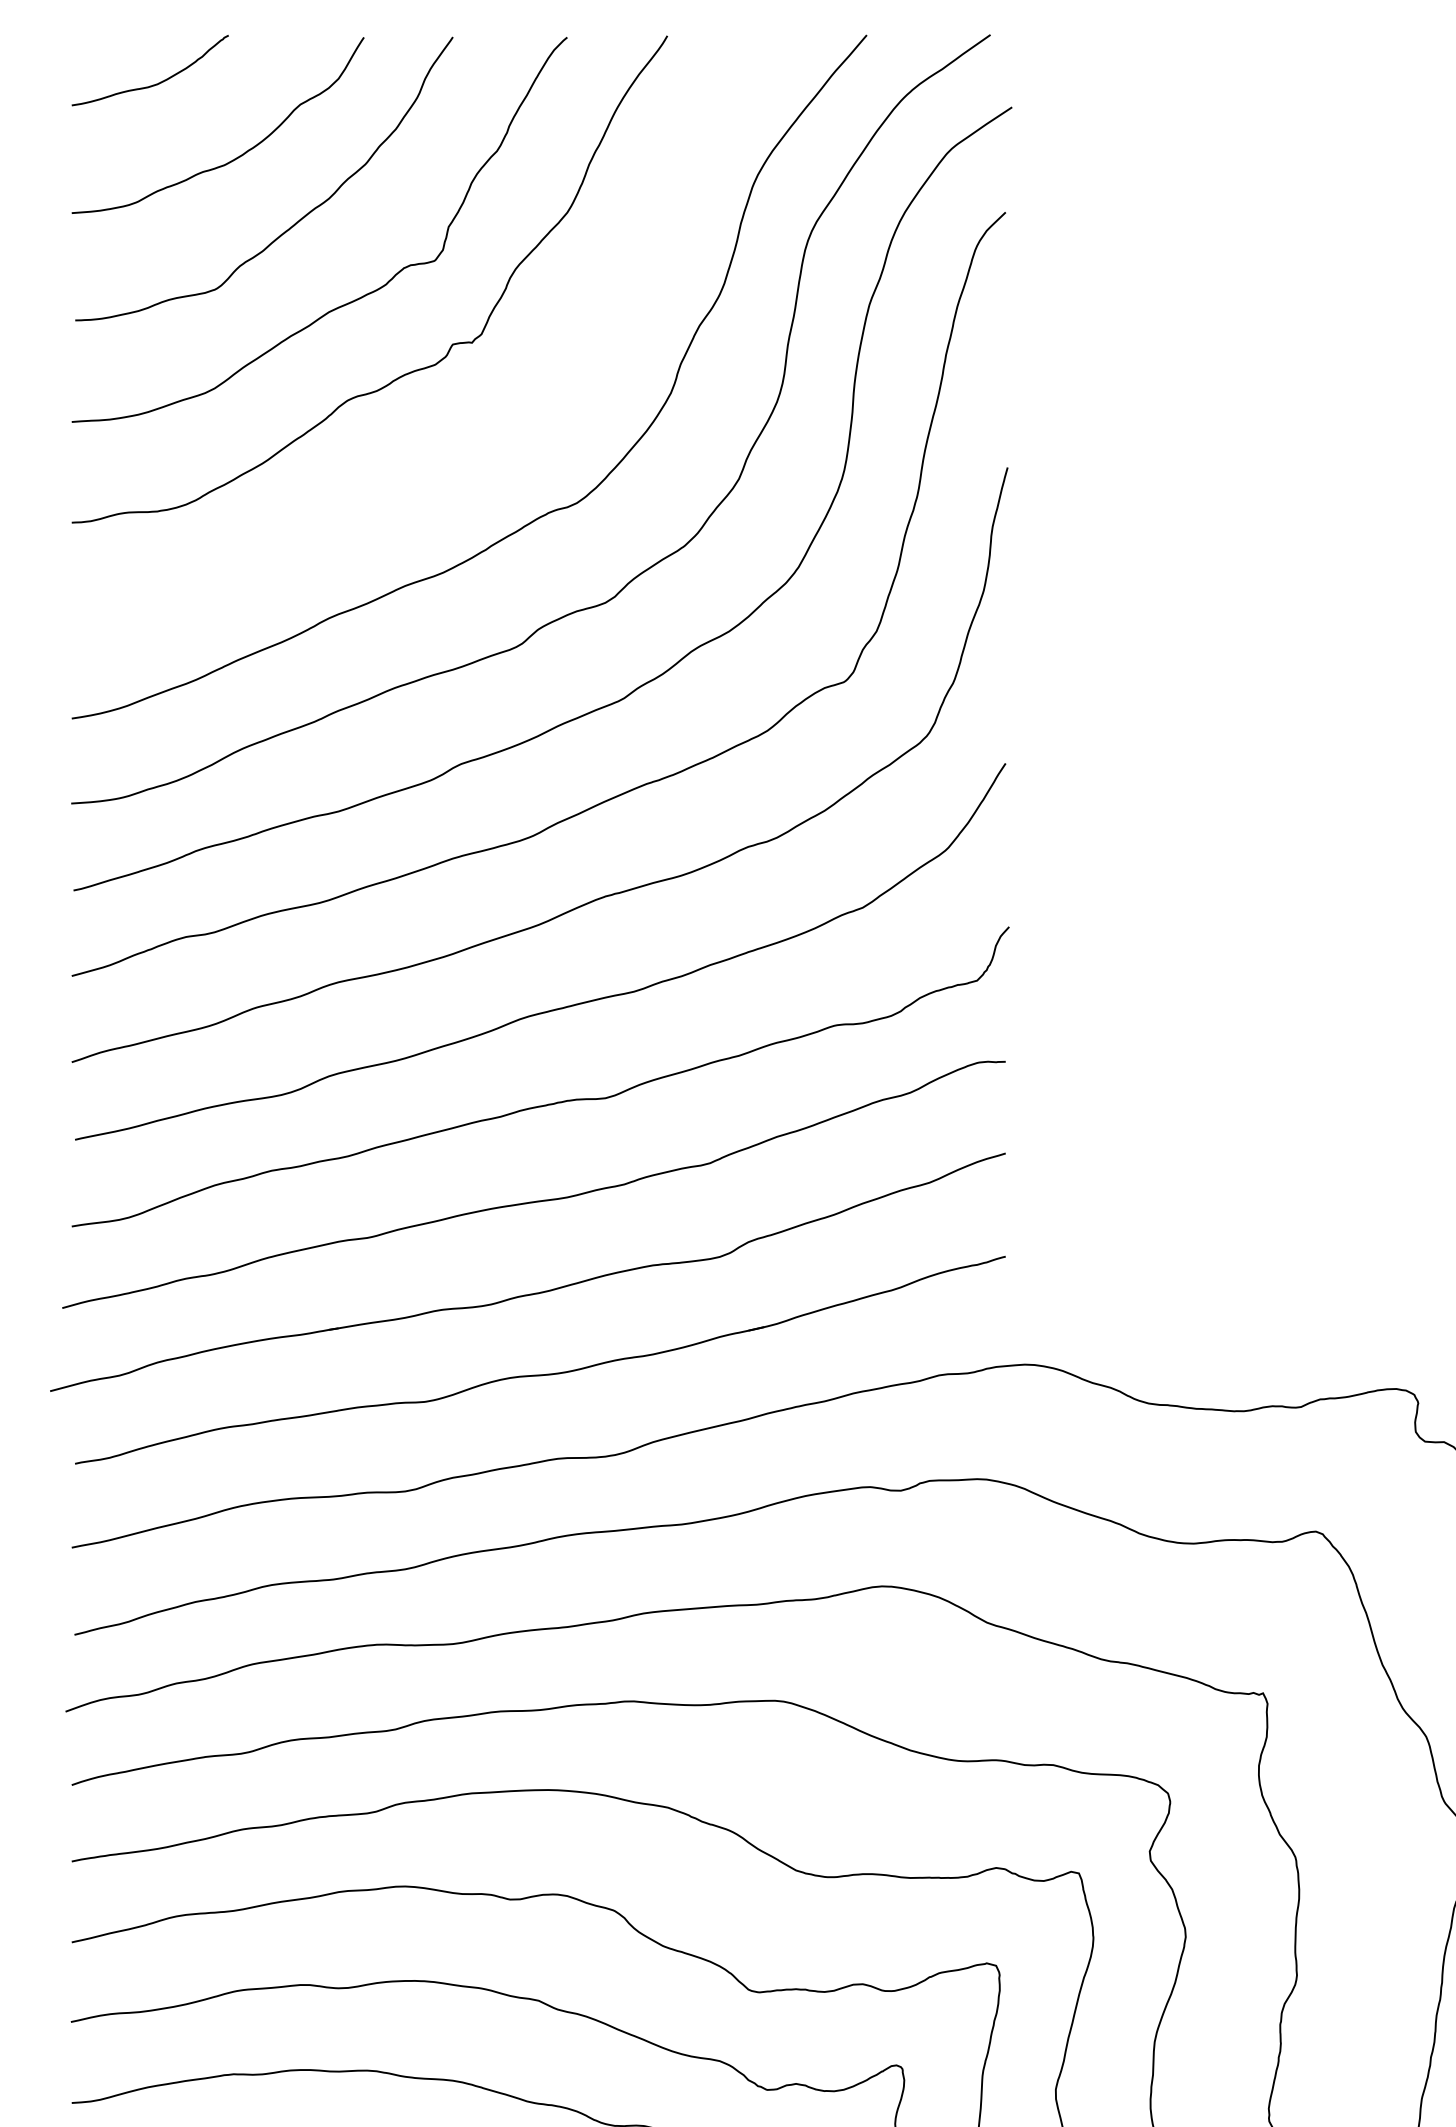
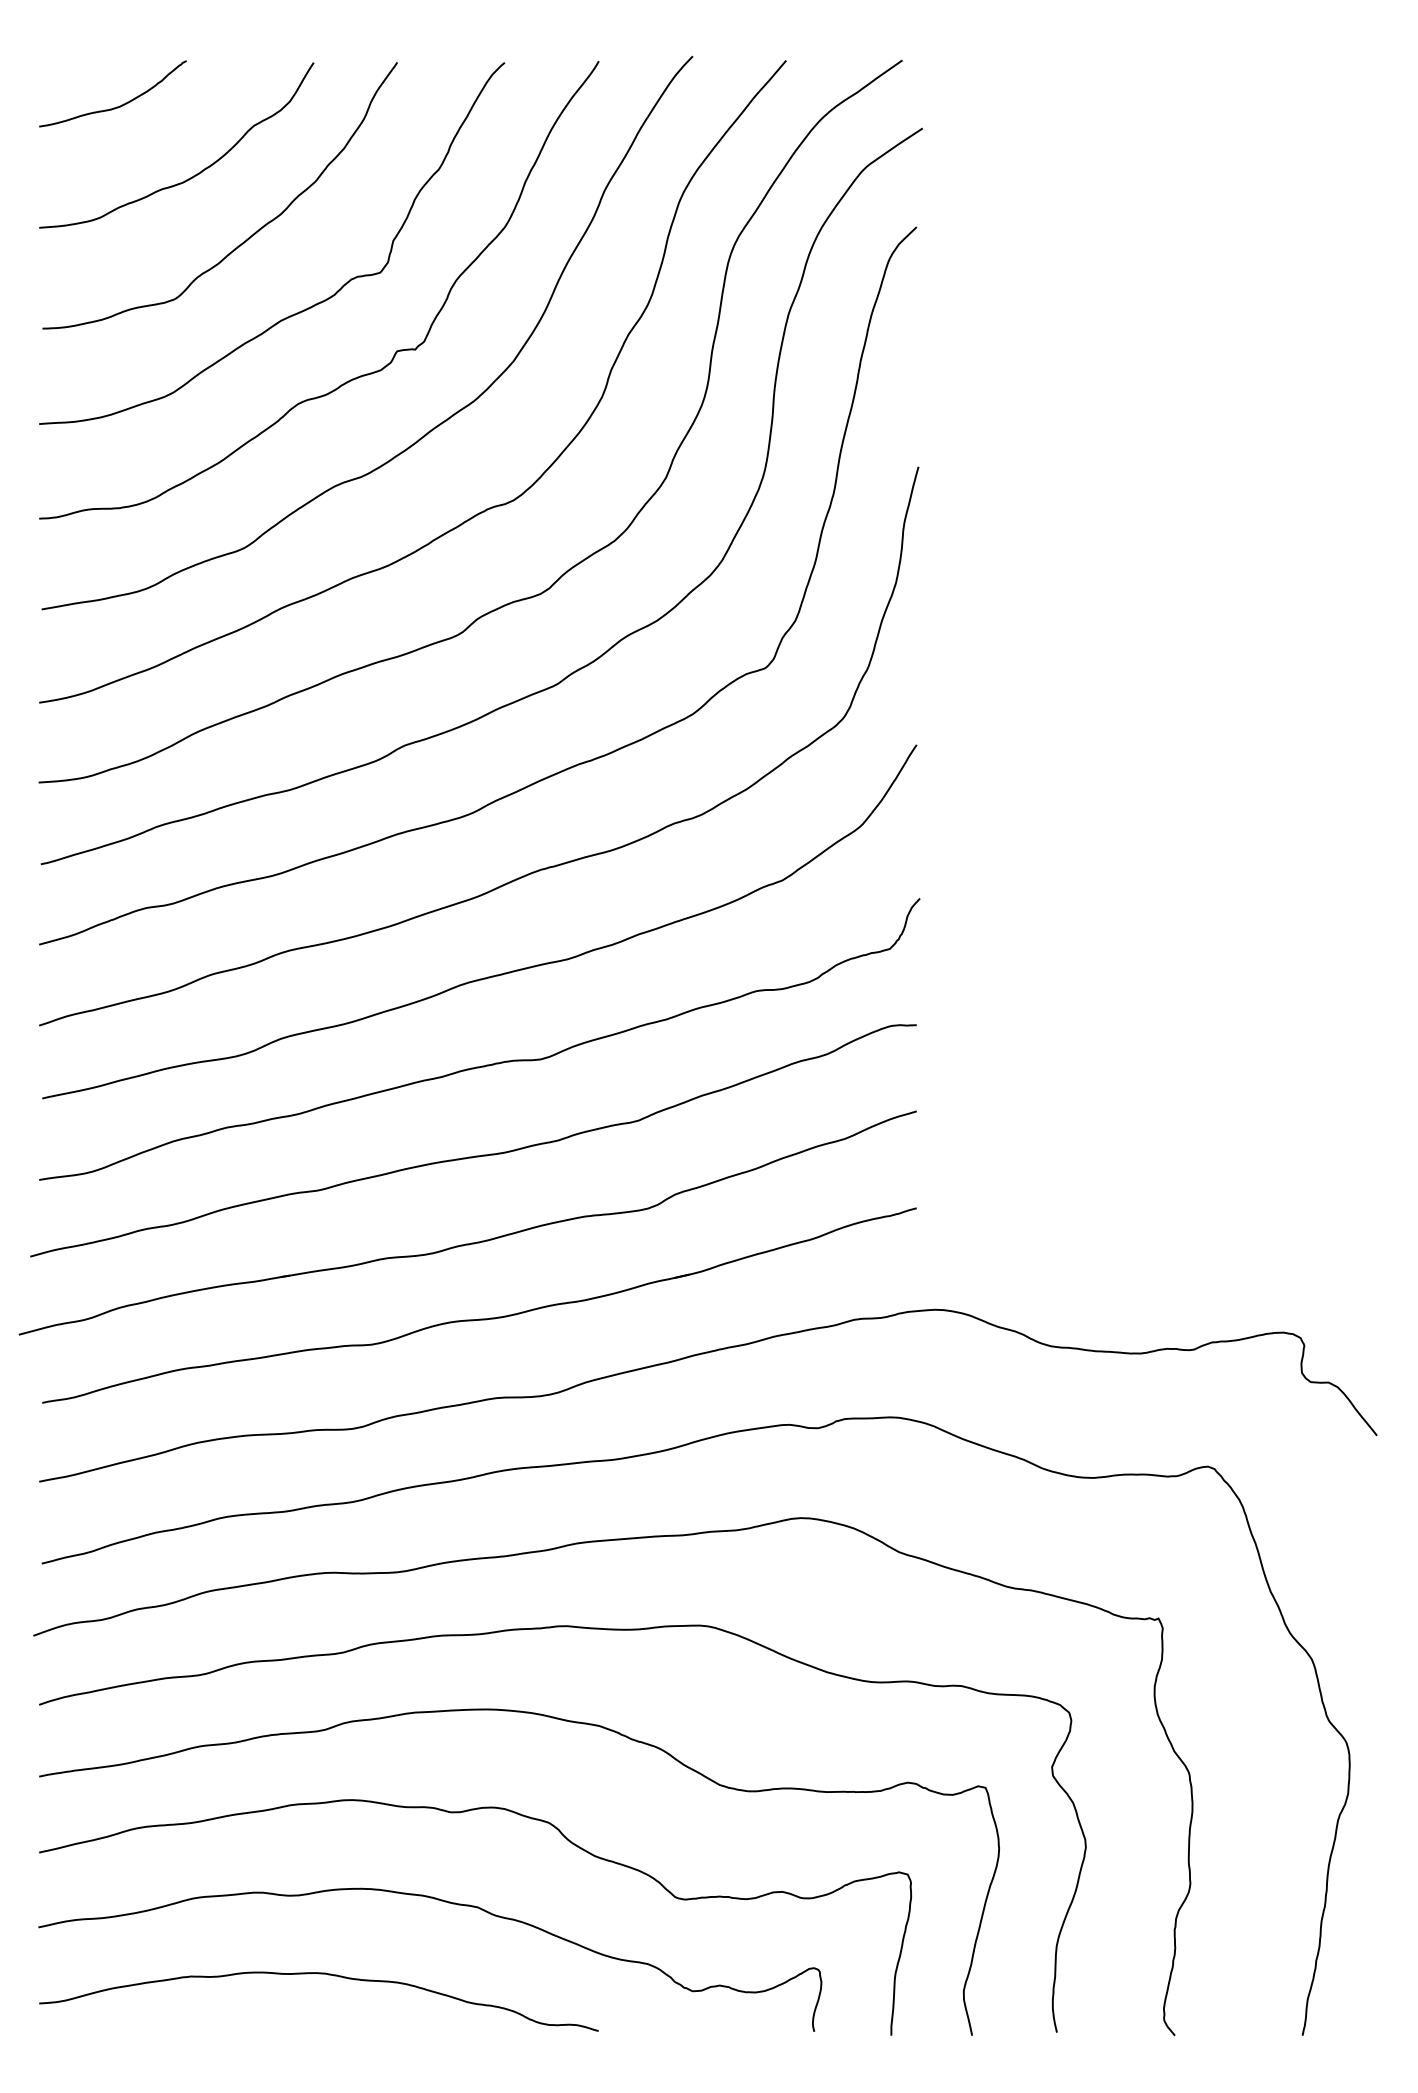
curve: (491, 425) -> (433, 427), added

